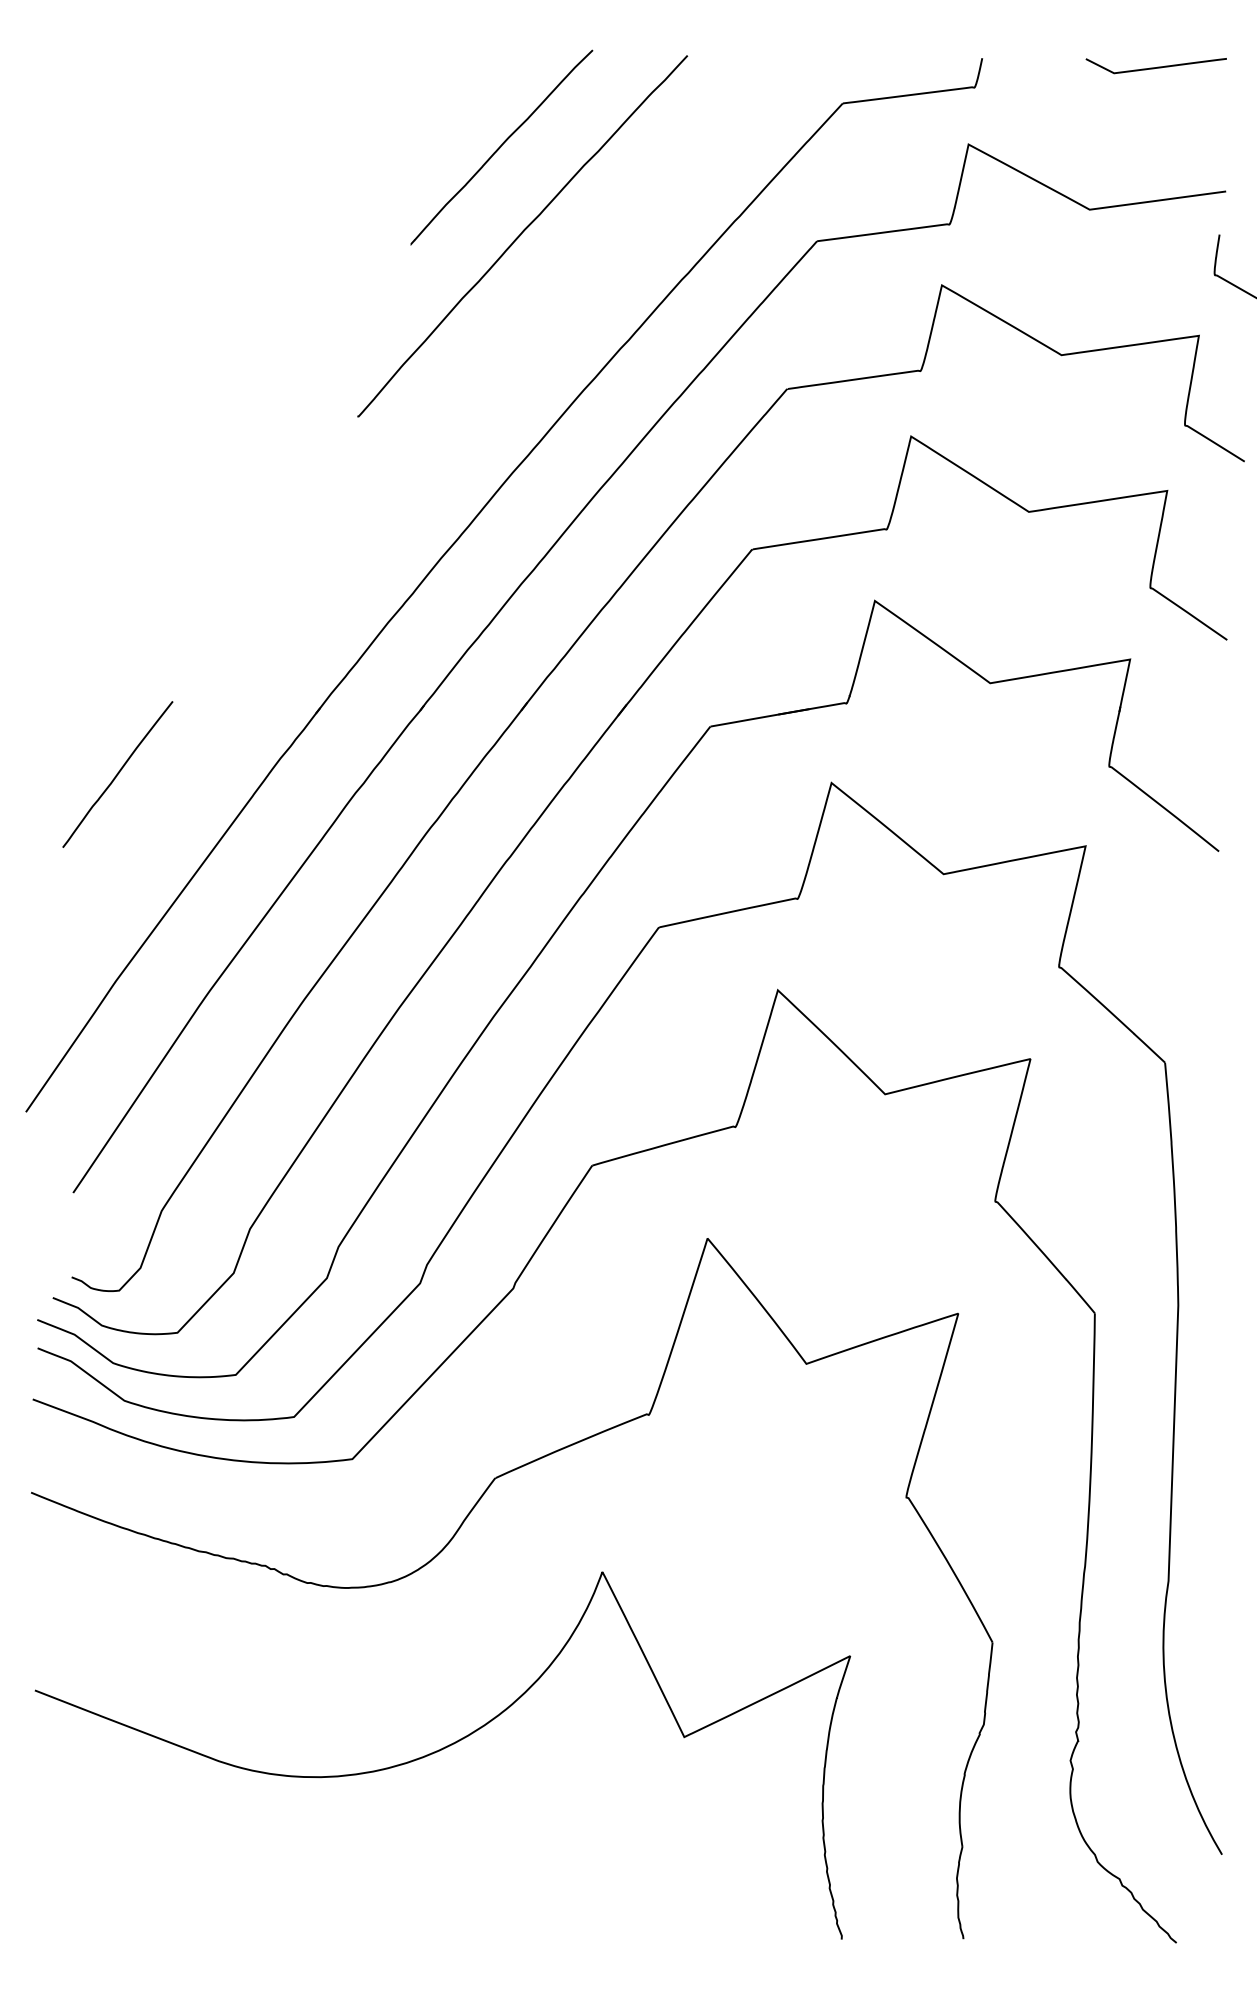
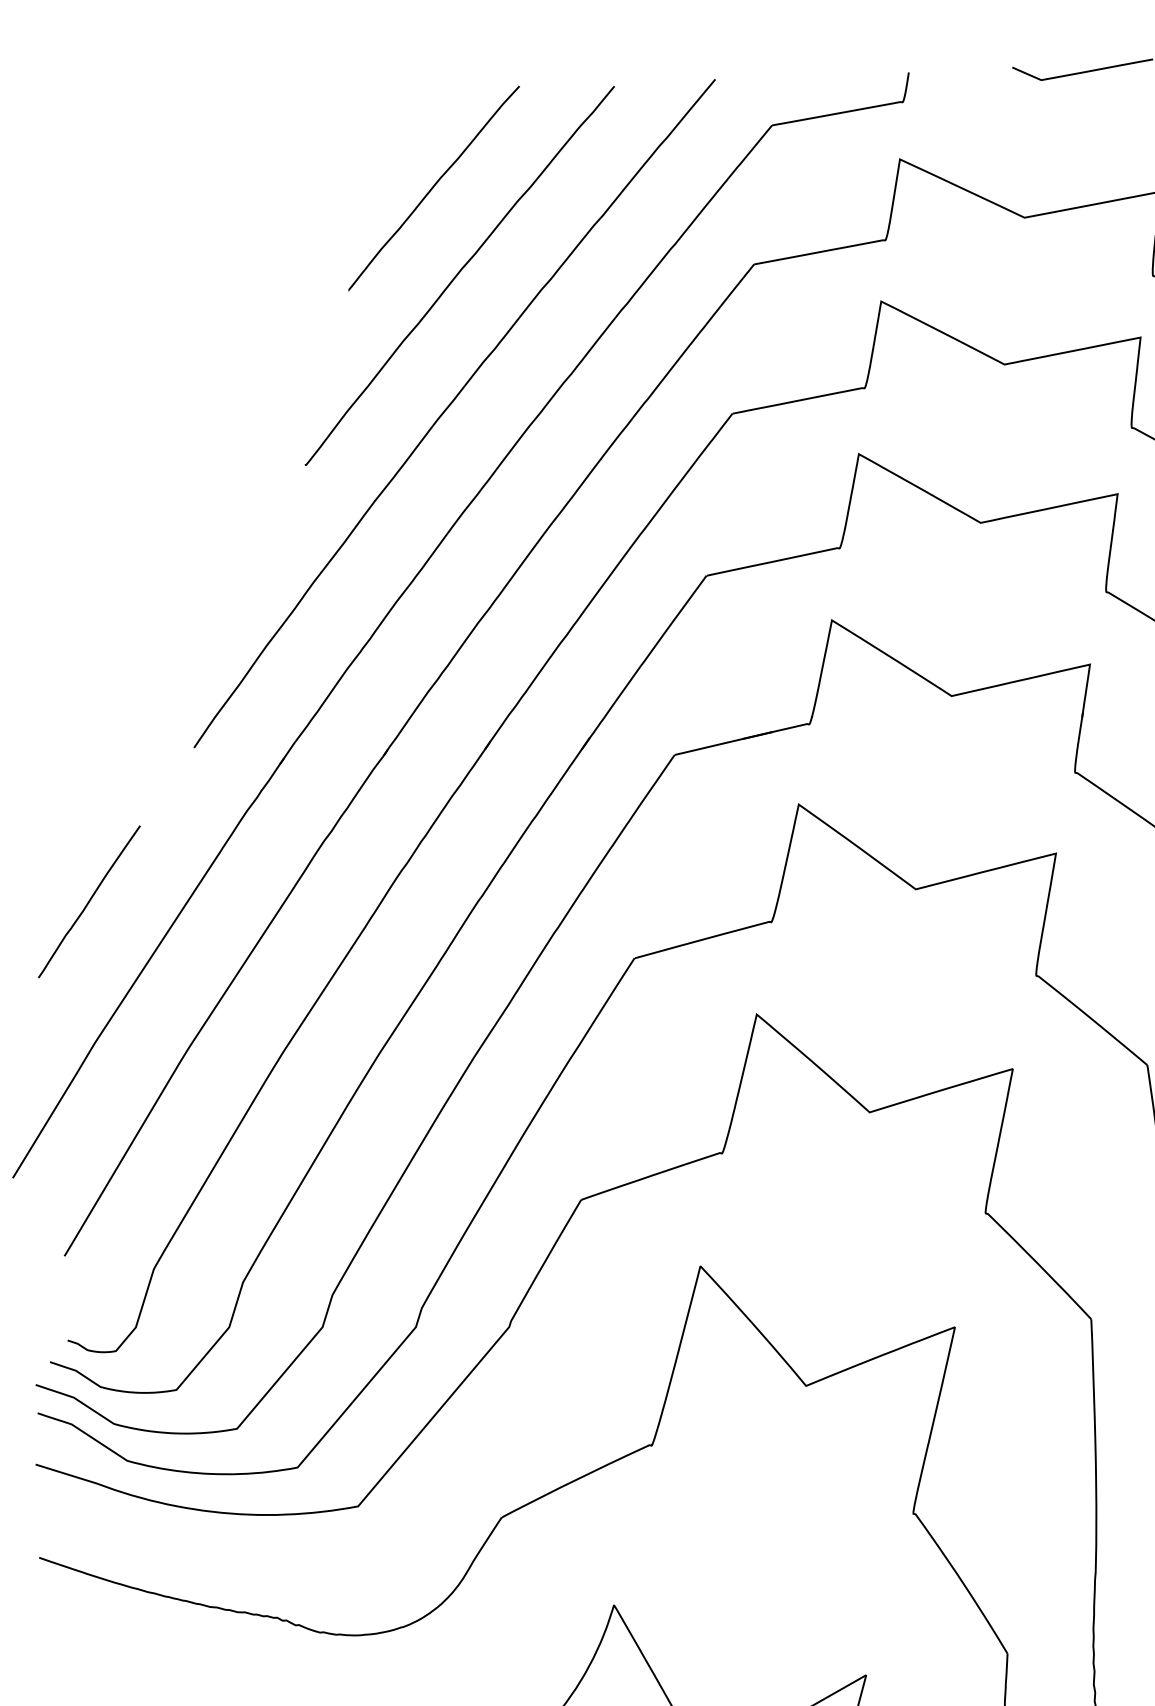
curve: (503, 368) -> (448, 409), added
line: (117, 774) -> (89, 901), moved

